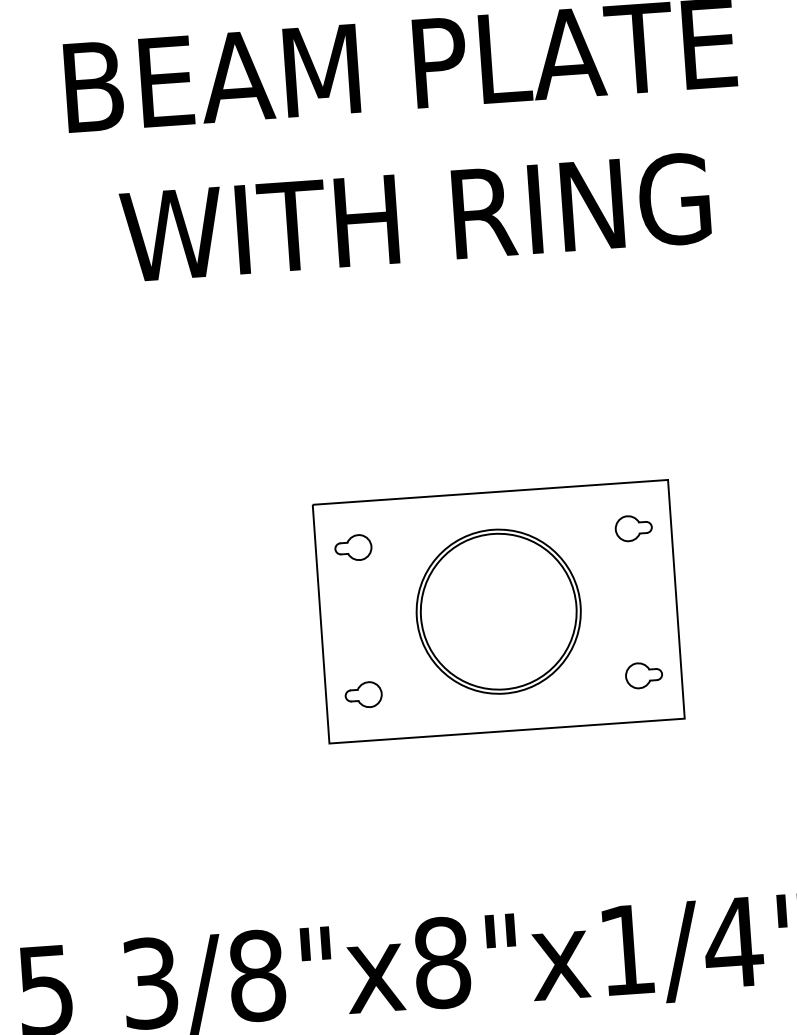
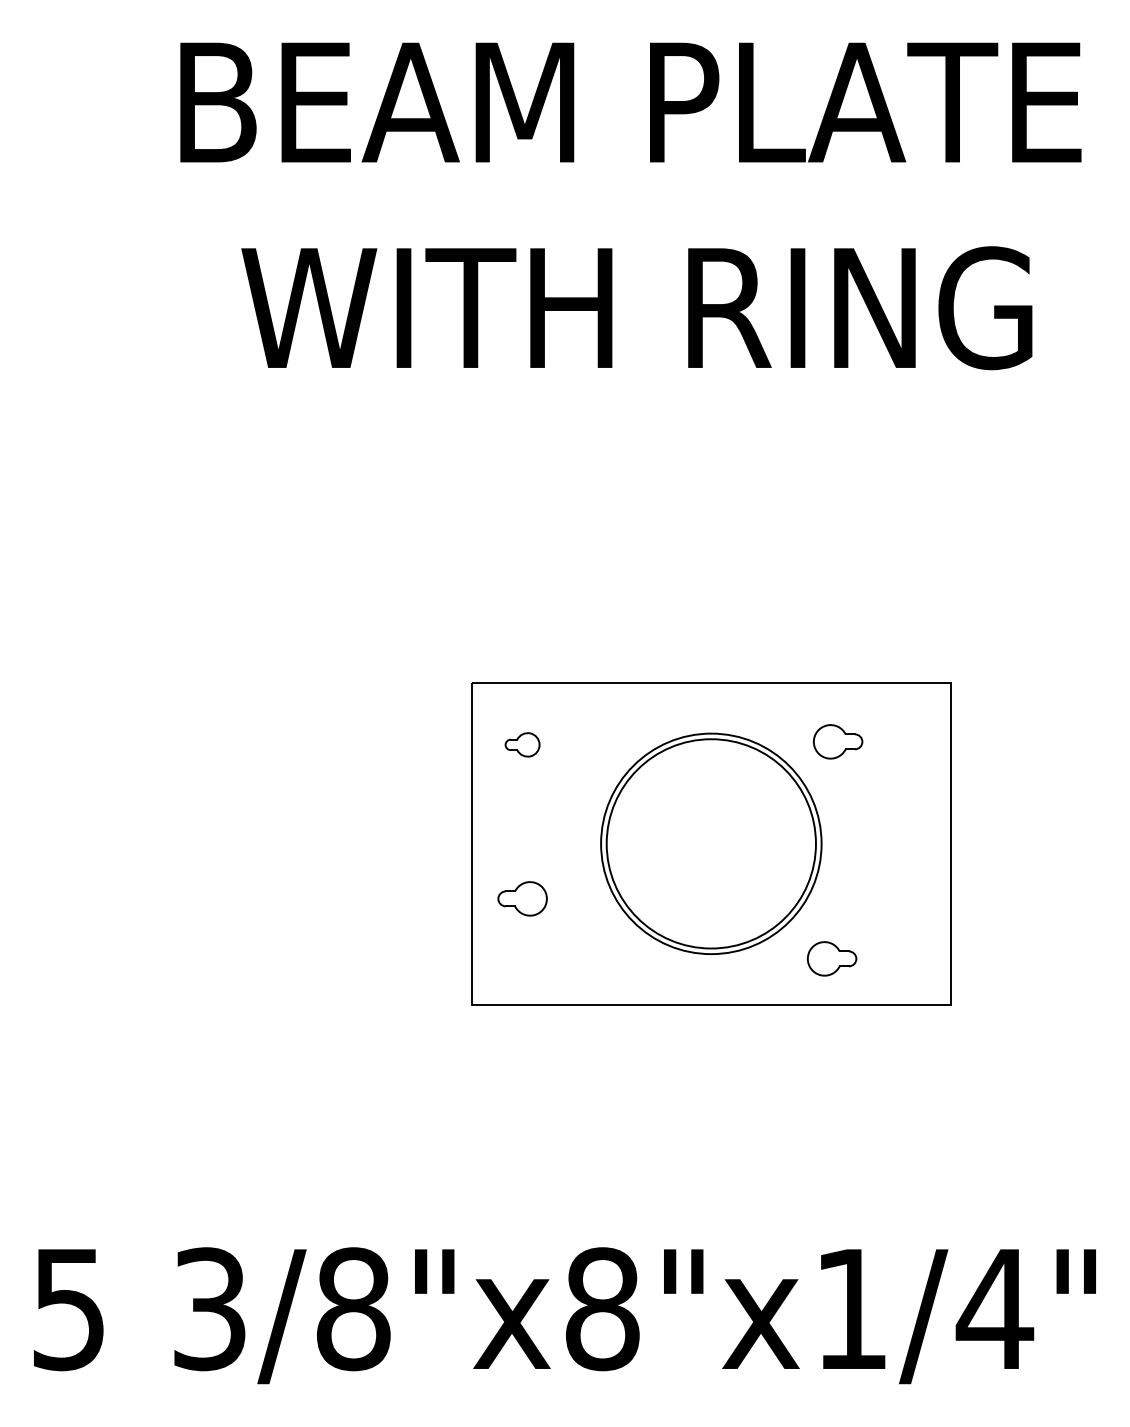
part: (634, 528) -> (838, 741), moved
part: (353, 547) -> (522, 744), size x0.7
part: (644, 675) -> (832, 958), moved
part: (363, 694) -> (522, 898), moved

